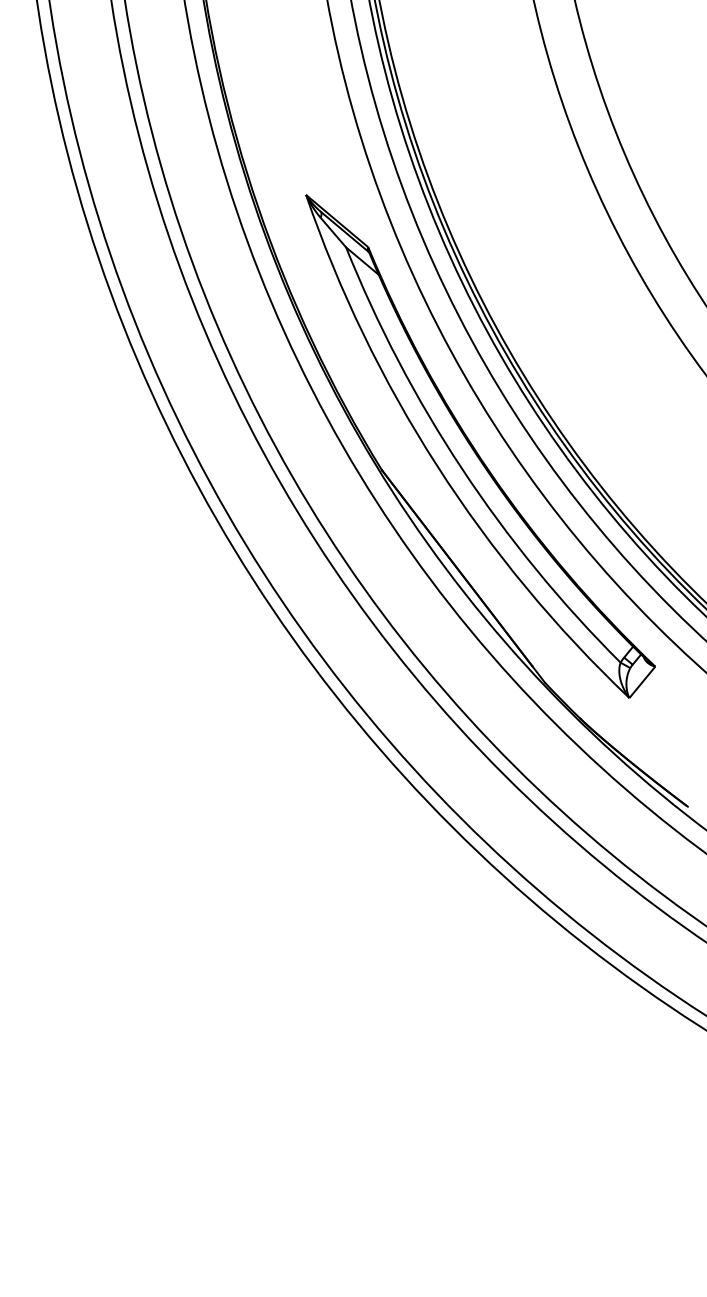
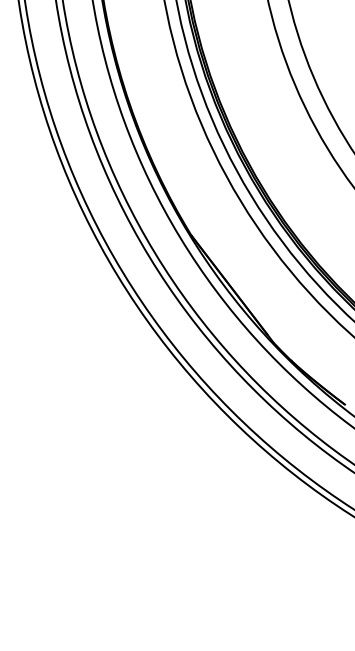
part: (481, 445) -> (241, 223), removed

